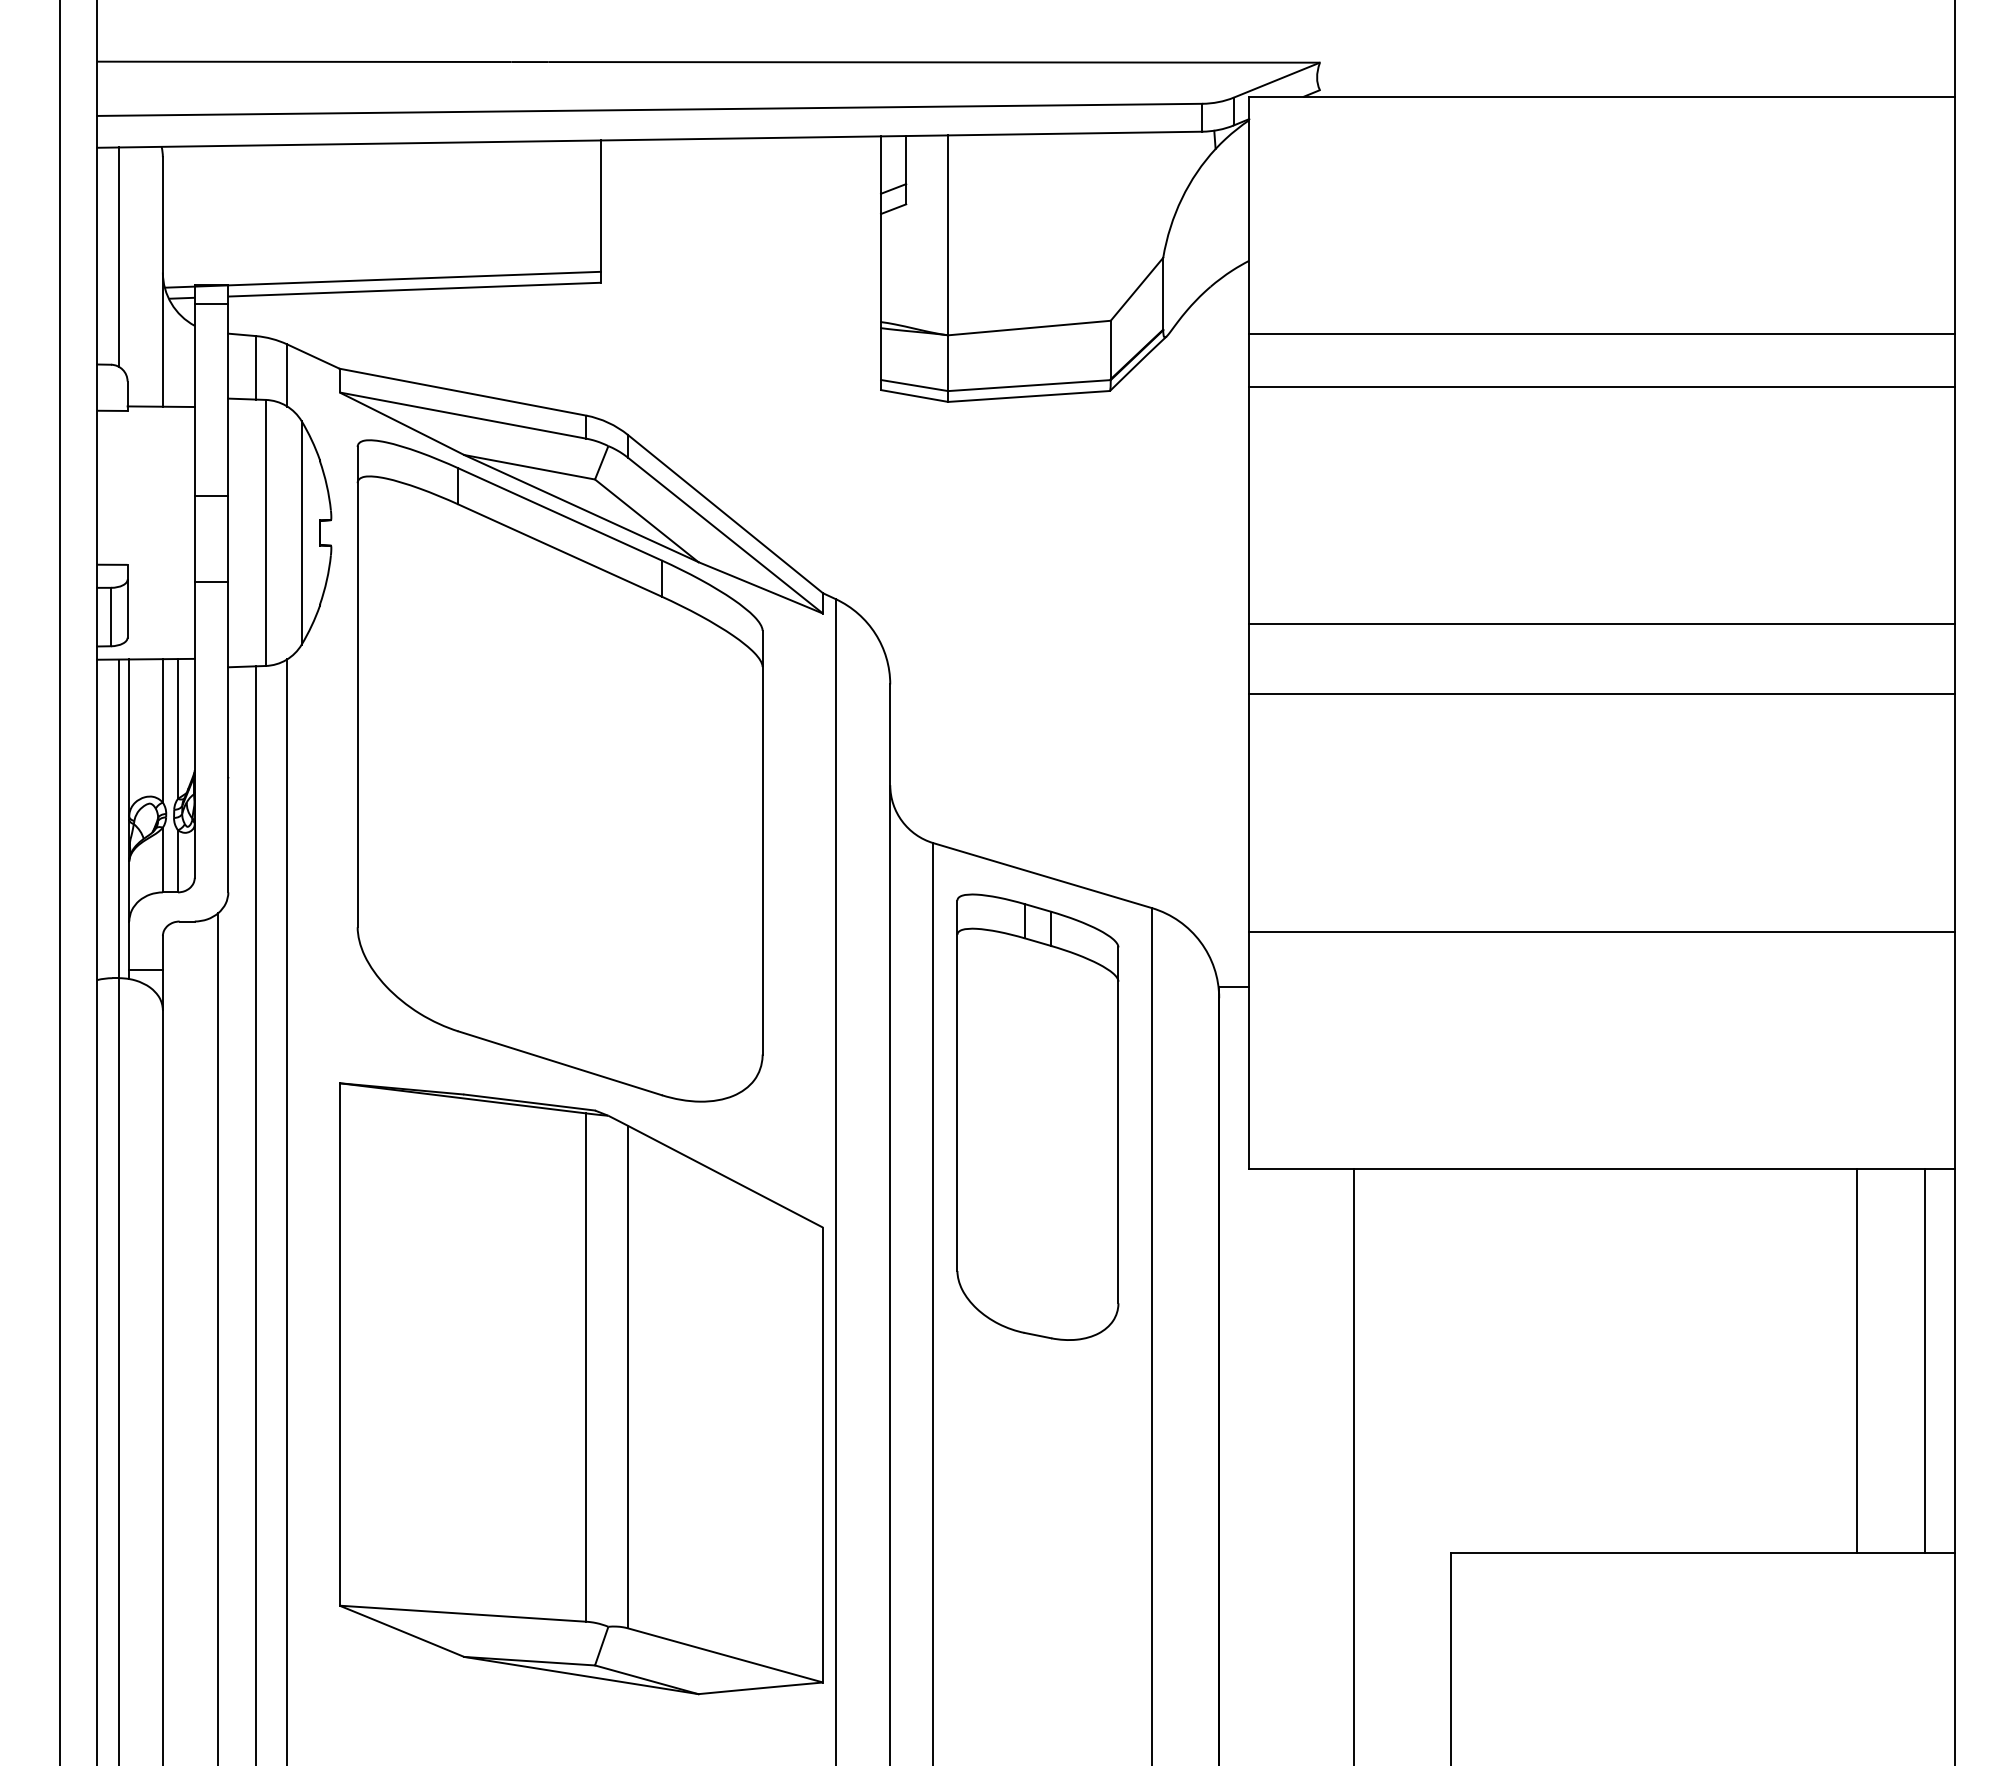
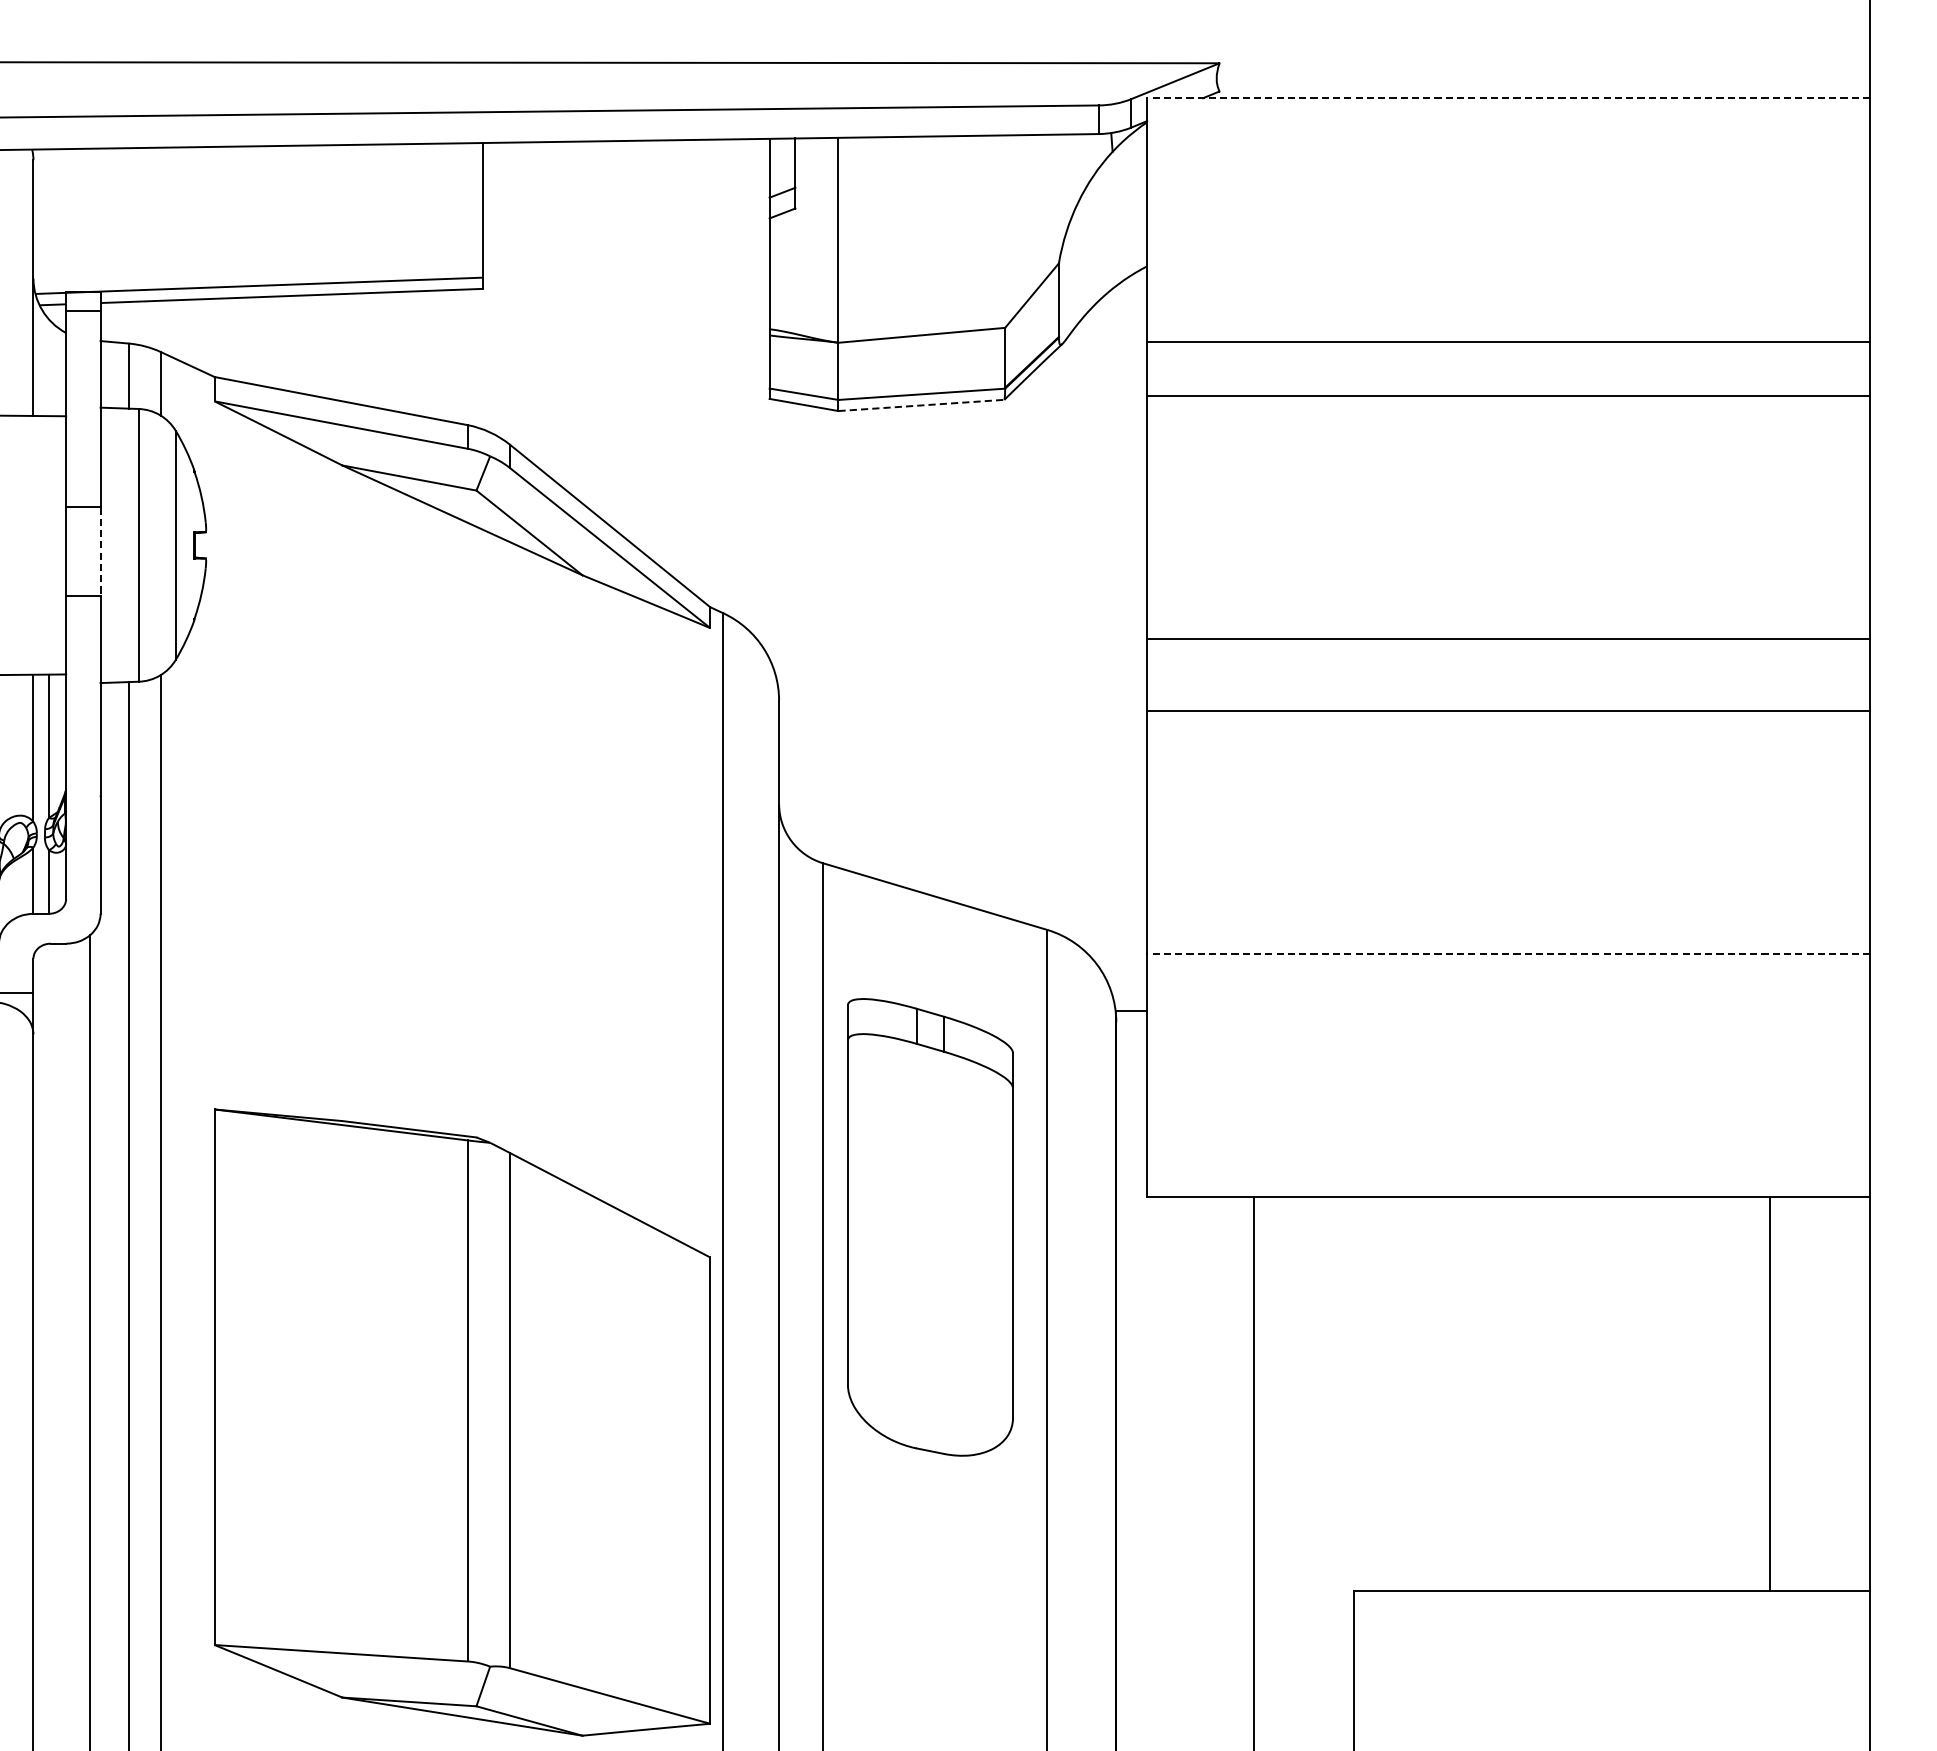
line: (1601, 96) -> (1508, 97), solid -> dashed
line: (1029, 396) -> (921, 405), solid -> dashed
line: (228, 538) -> (100, 551), solid -> dashed
part: (559, 770) -> (440, 788), removed
line: (1601, 931) -> (1508, 953), solid -> dashed
part: (1037, 1116) -> (930, 1226), moved
line: (1925, 1360) -> (1840, 1393), removed

